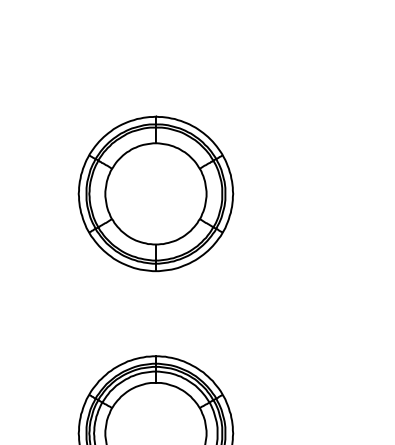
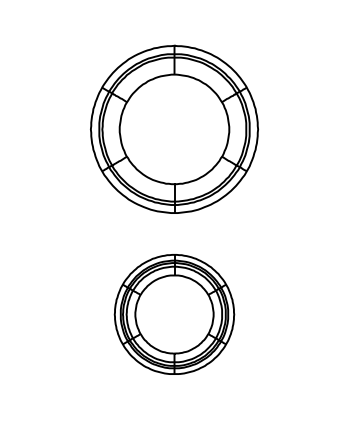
part: (155, 192) -> (174, 128), size x1.4

